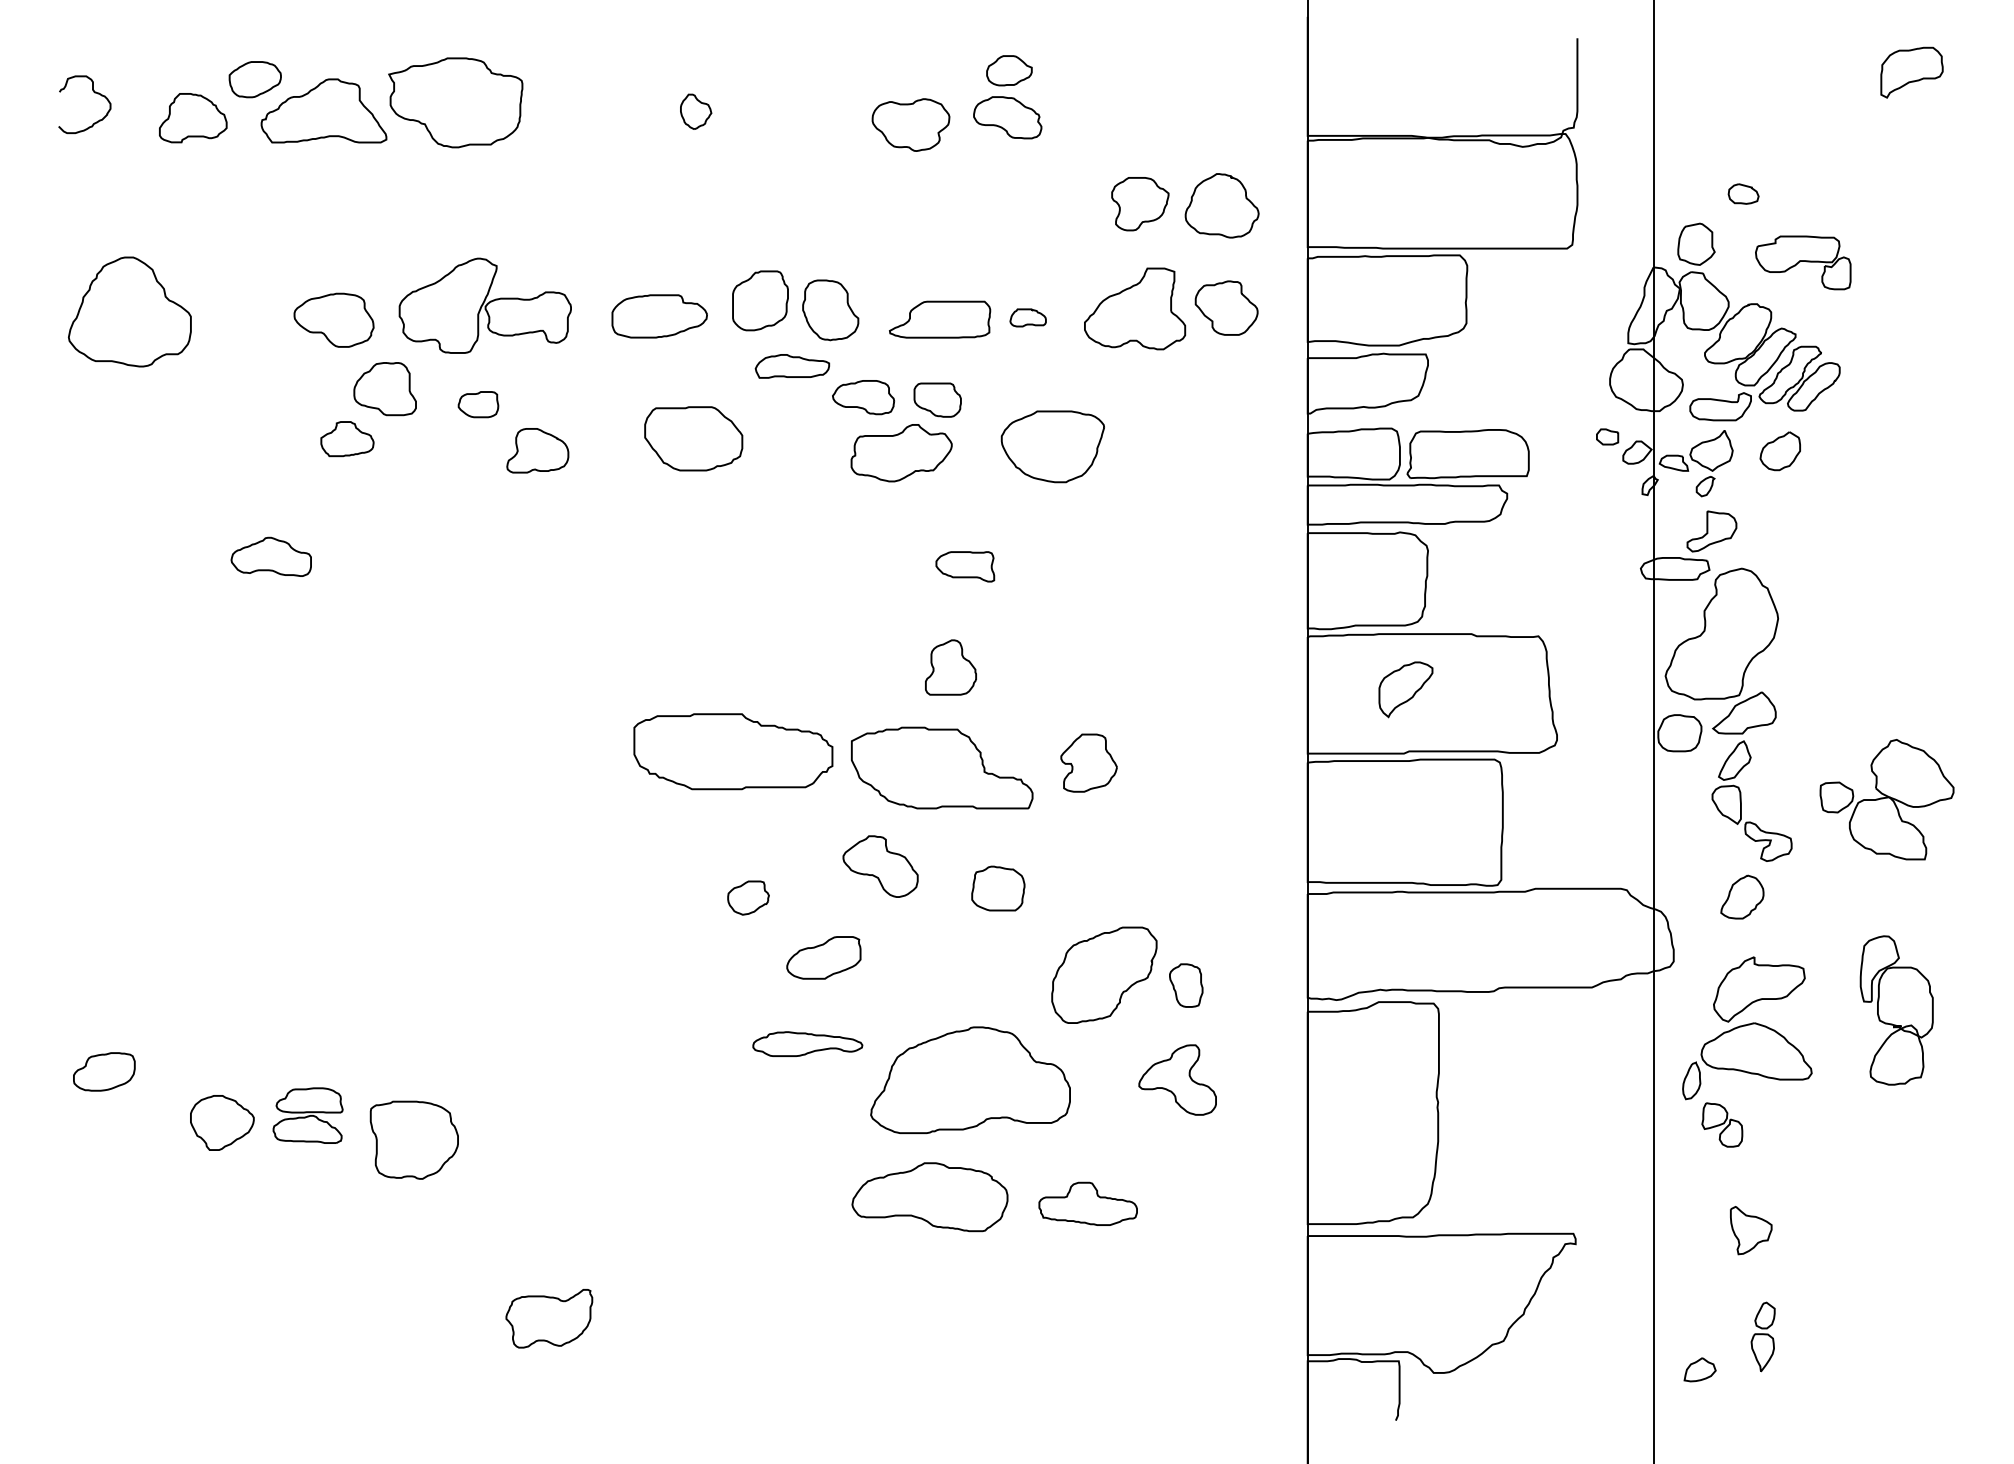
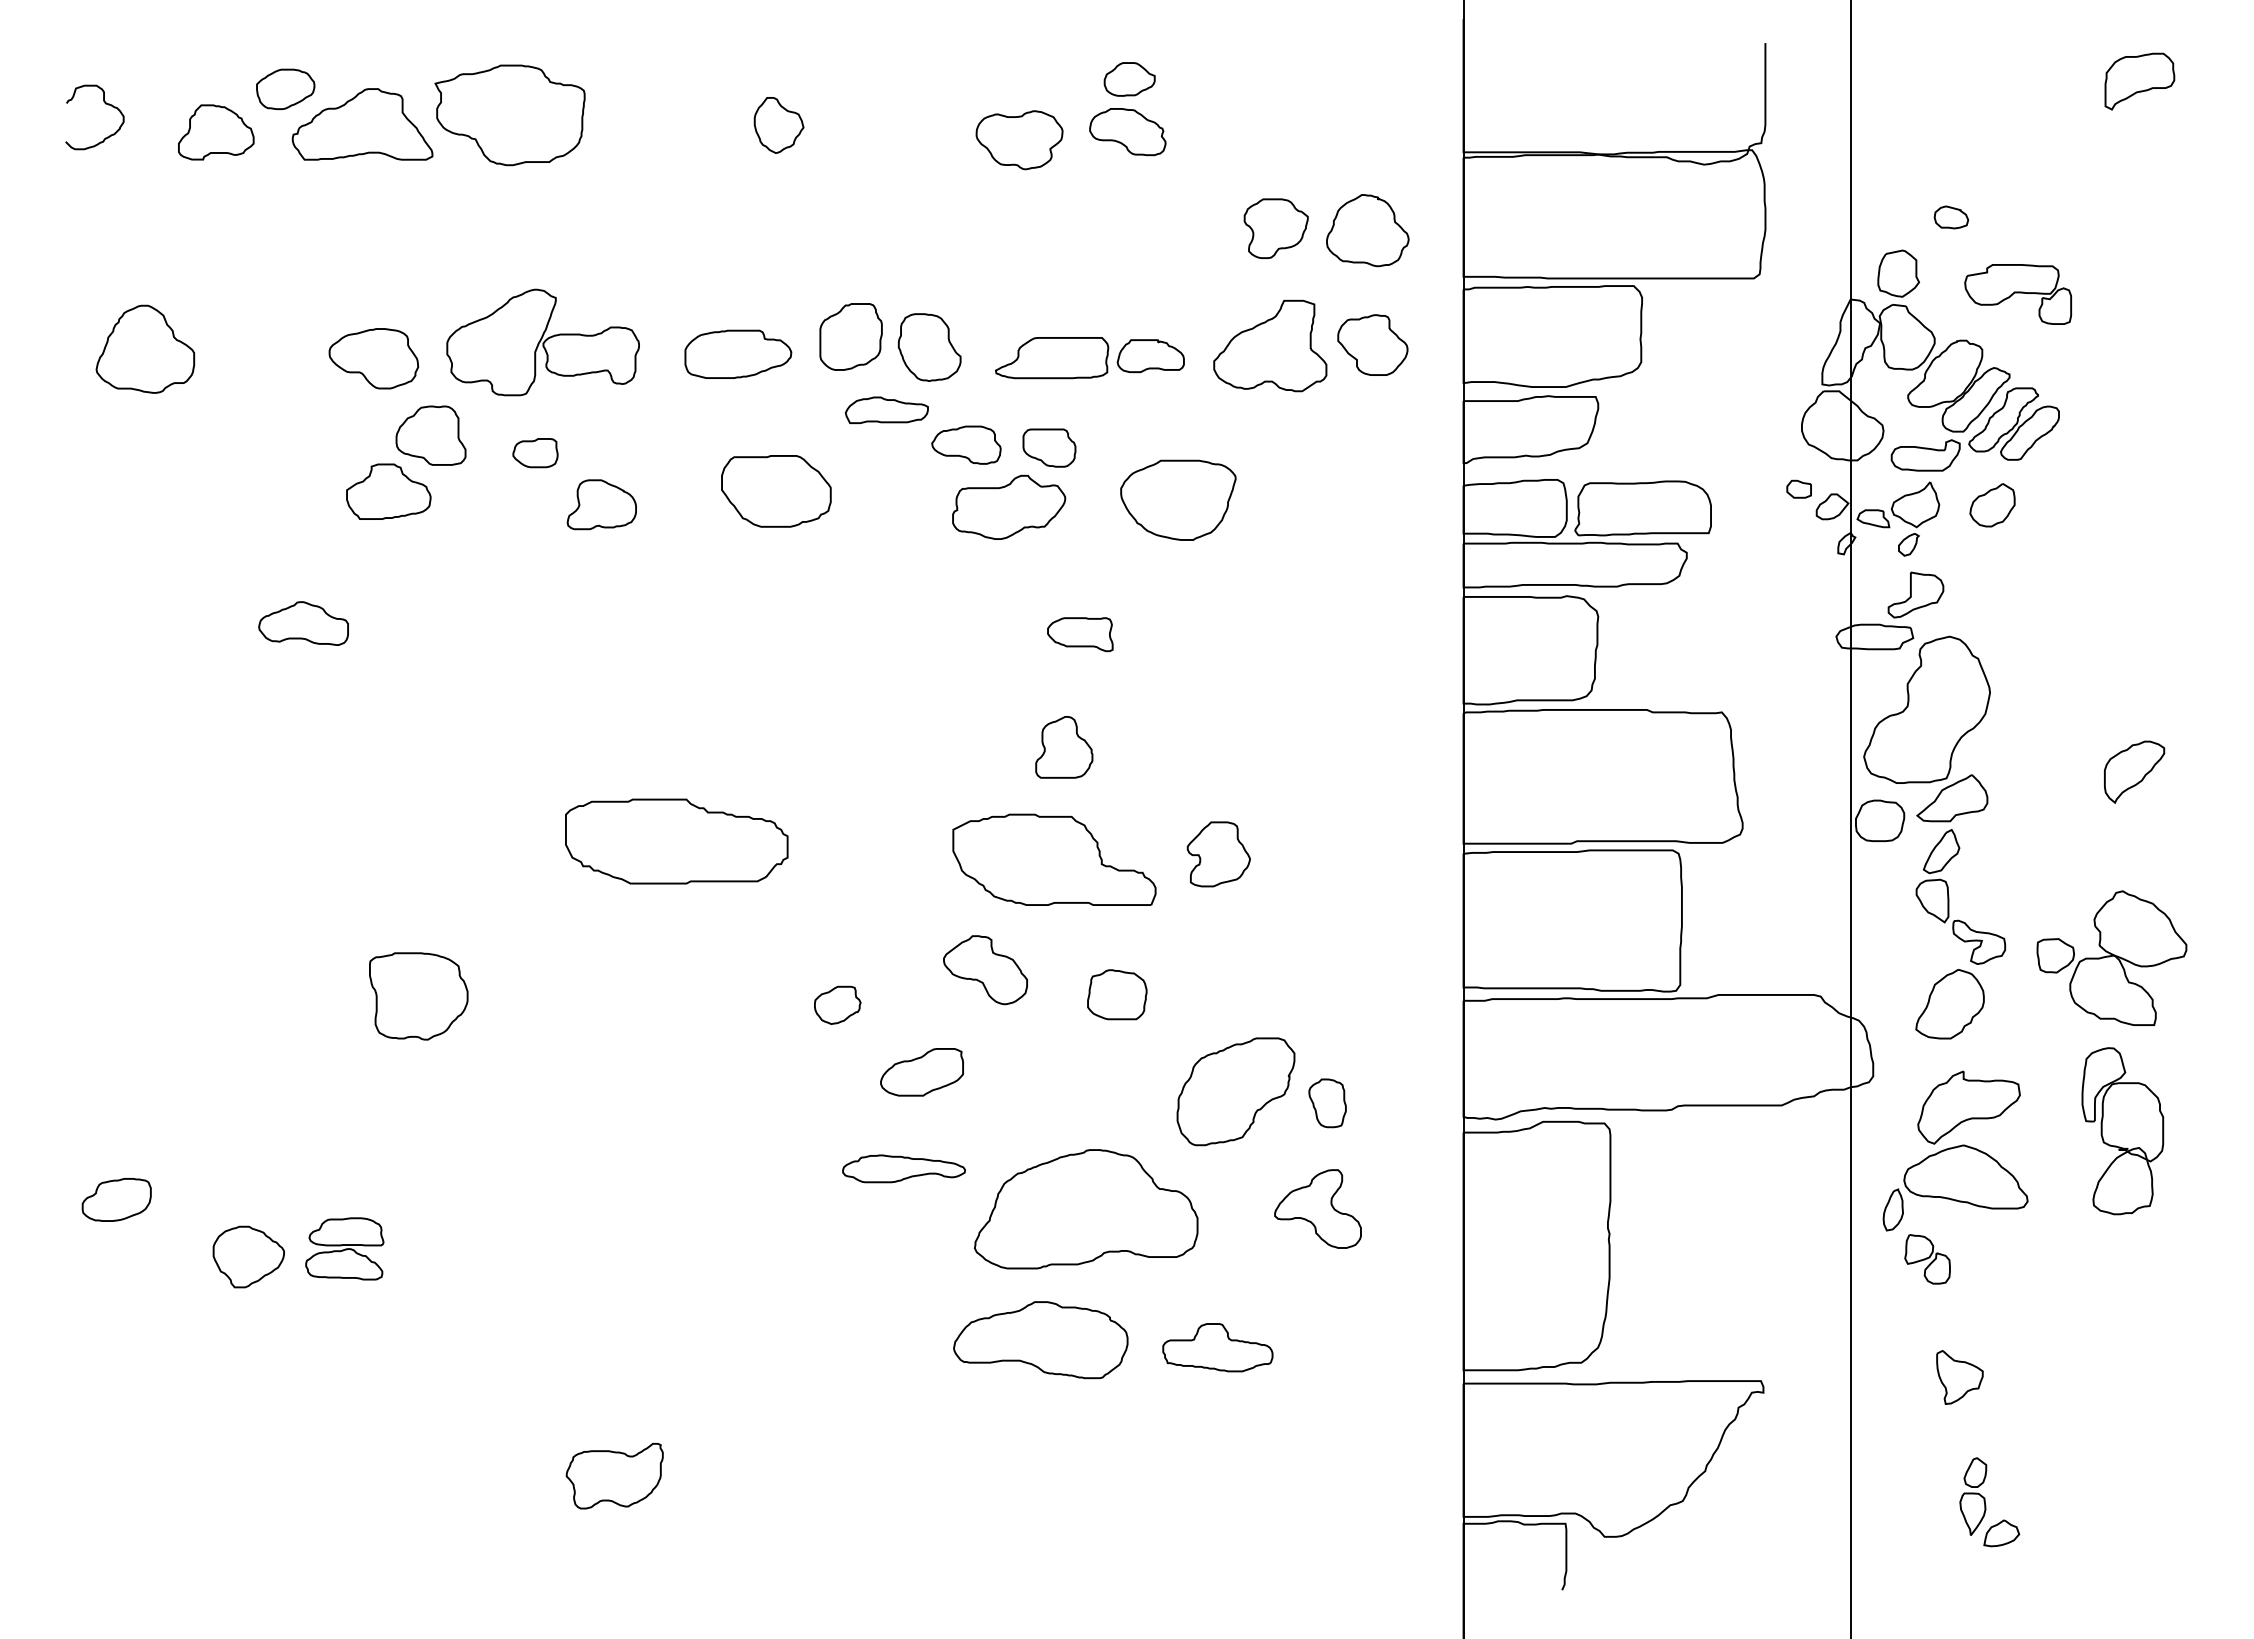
part: (695, 111) -> (778, 125), size x1.43
part: (130, 311) -> (145, 348), size x0.71
part: (1027, 317) -> (1150, 355), size x1.67
part: (347, 438) -> (388, 491), size x1.43
part: (1405, 689) -> (2134, 771), moved
part: (733, 751) -> (676, 841), moved
part: (1886, 799) -> (2111, 957), moved
part: (1741, 897) -> (1949, 1004), size x1.43
part: (414, 1140) -> (418, 996), moved
part: (1699, 1369) -> (2001, 1533), moved

